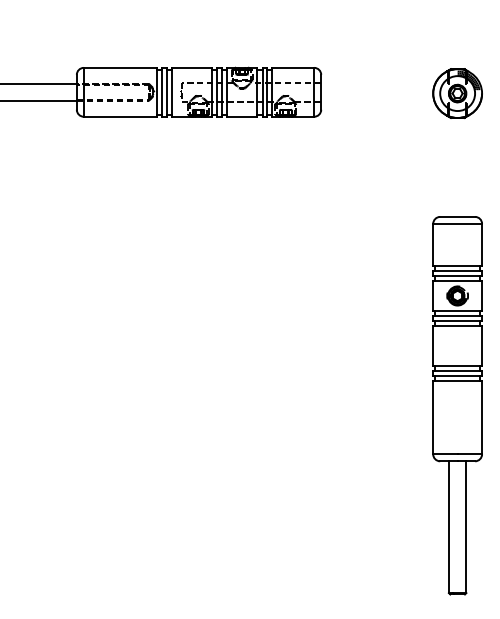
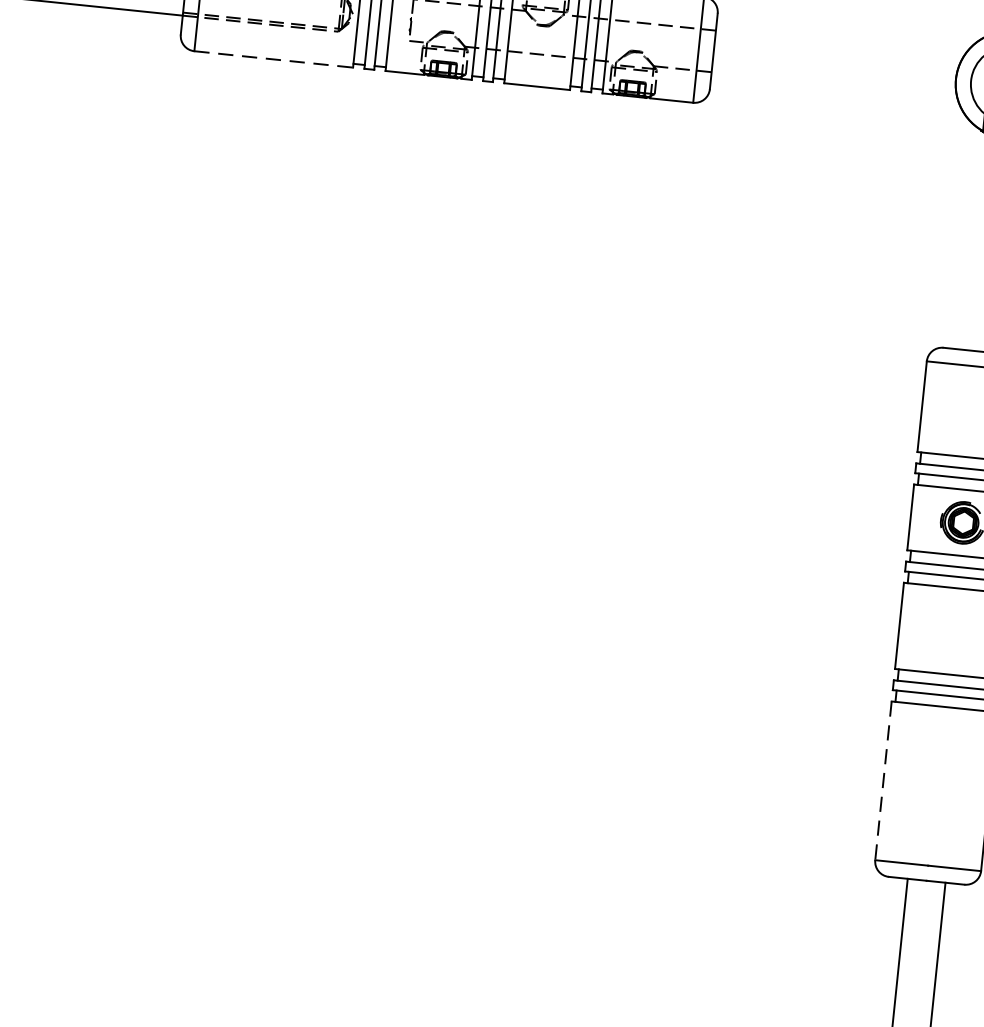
line: (120, 116) -> (273, 58), solid -> dashed
line: (433, 417) -> (884, 780), solid -> dashed

